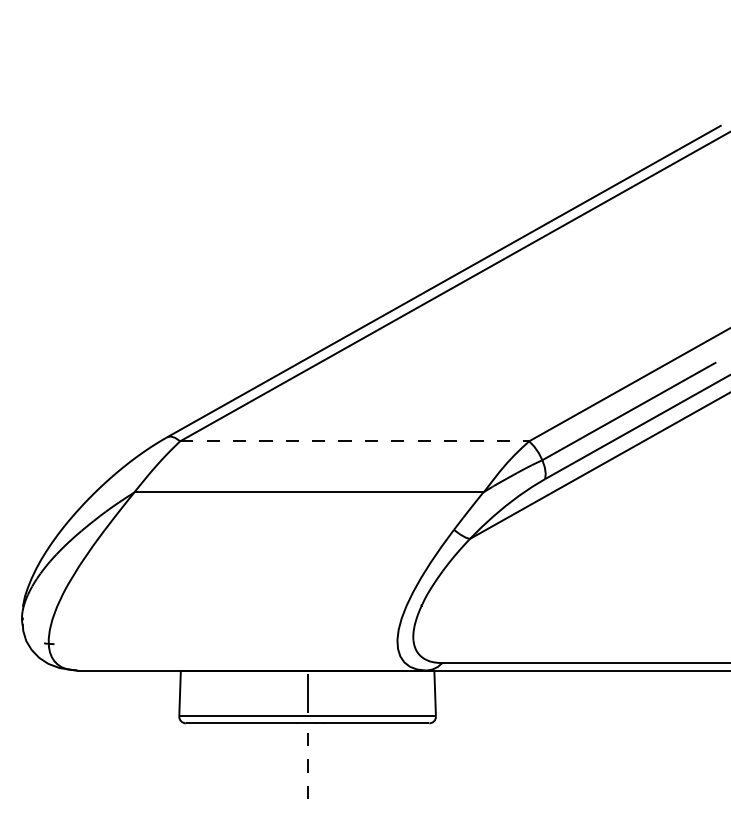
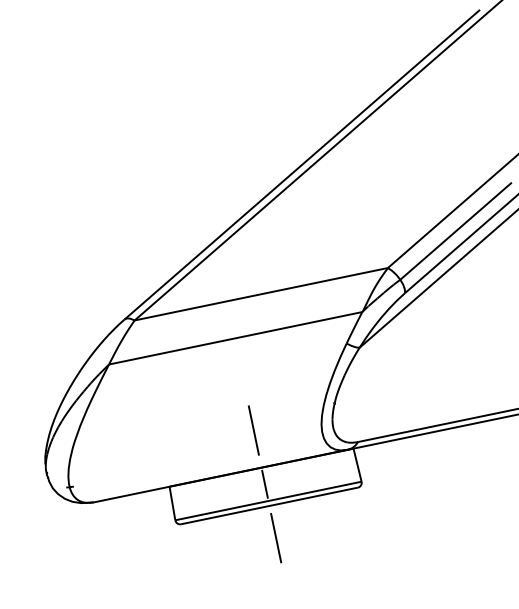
line: (354, 441) -> (261, 294), dashed -> solid
line: (307, 619) -> (253, 430), added
line: (307, 767) -> (276, 538), dashed -> solid

